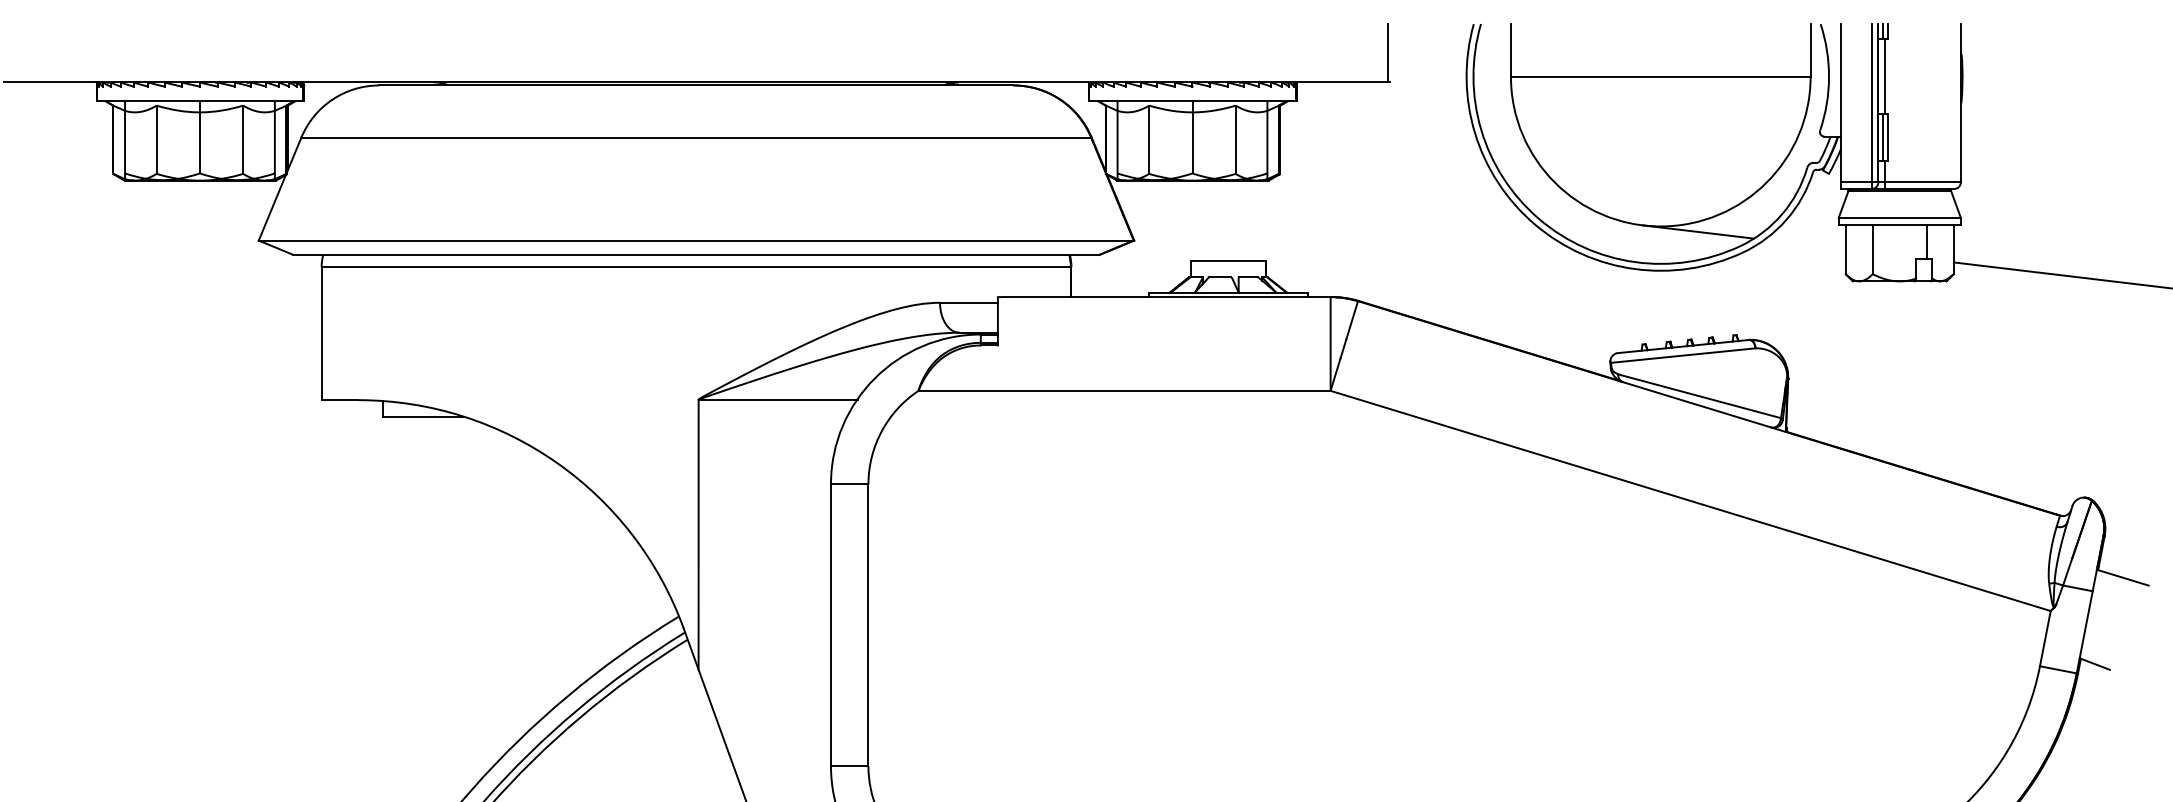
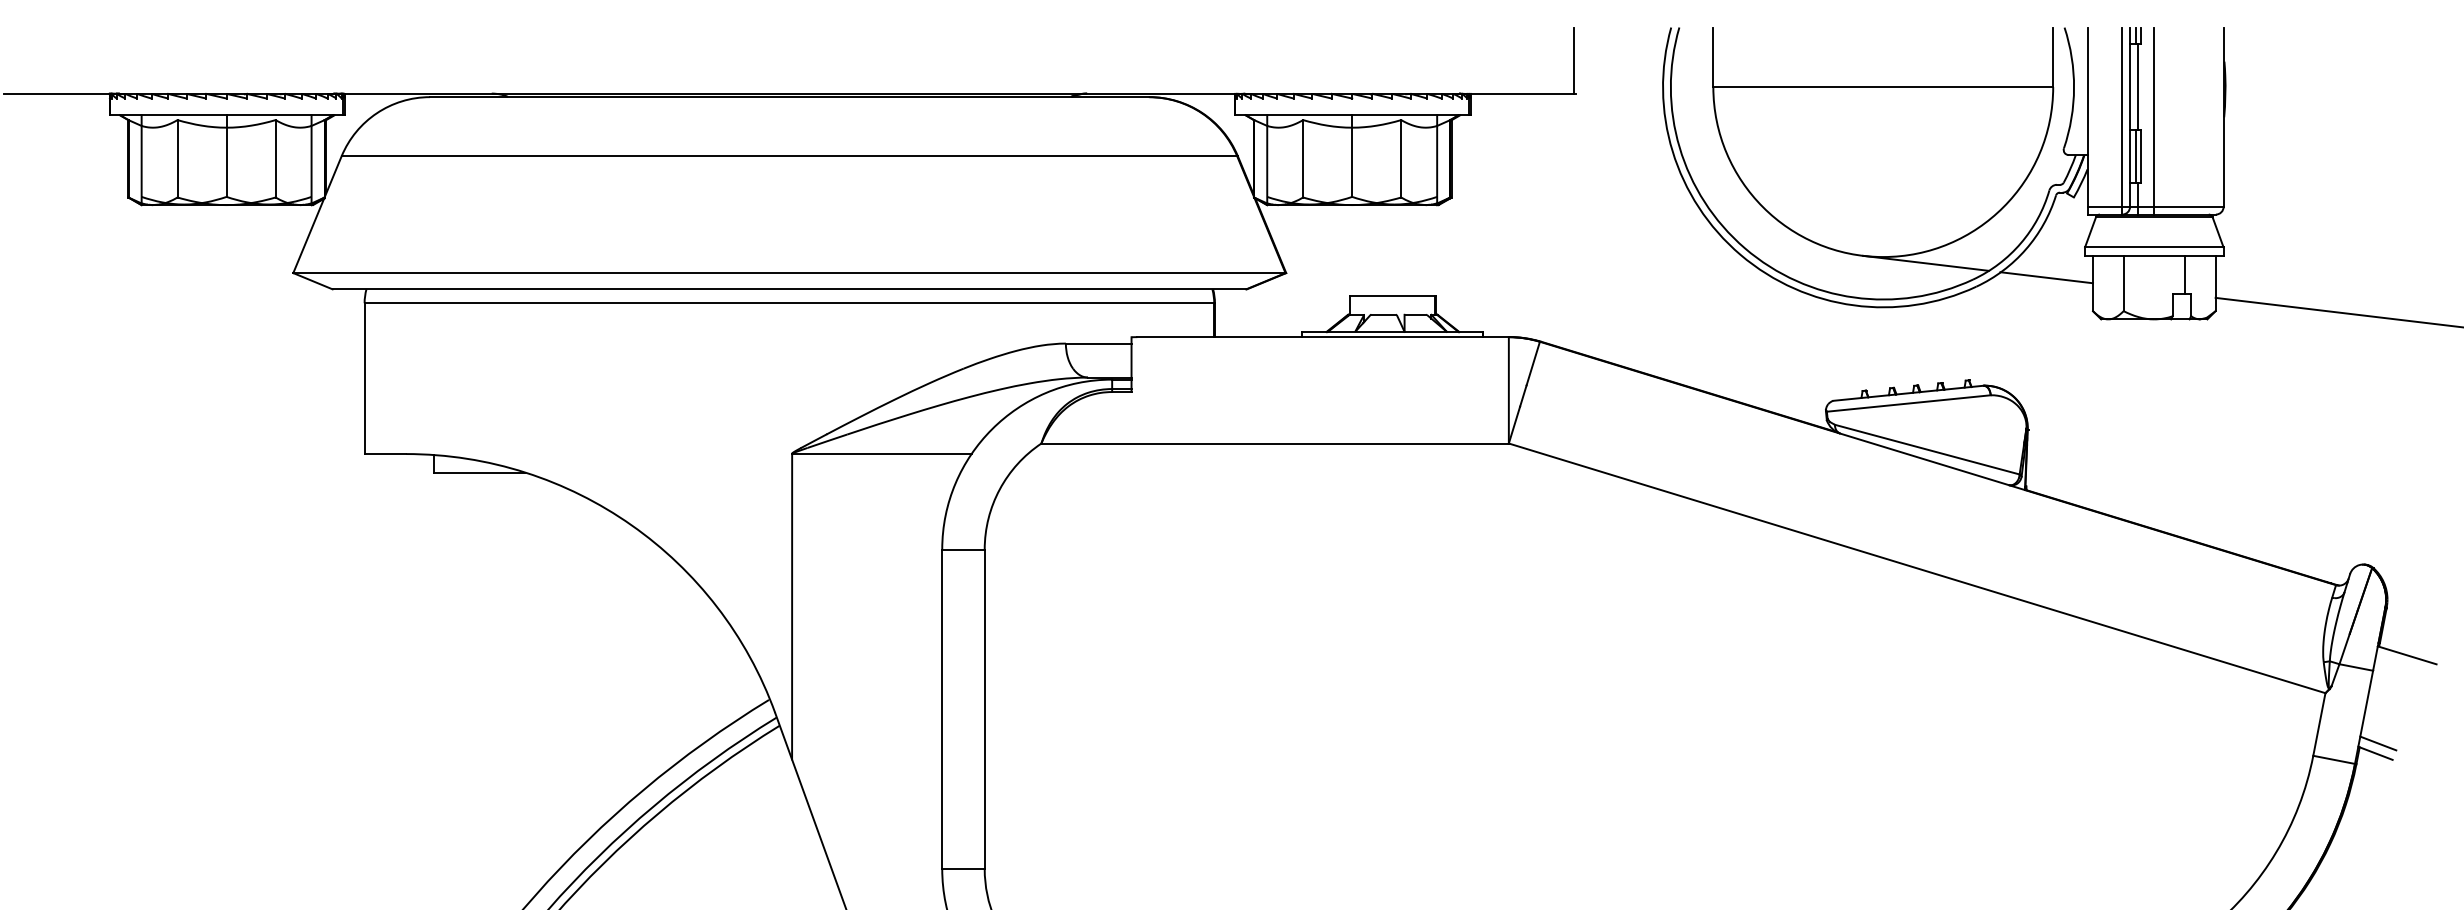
line: (1899, 106) -> (2154, 120), added
line: (1804, 244) -> (2046, 277), added
line: (2097, 655) -> (2378, 743), added

